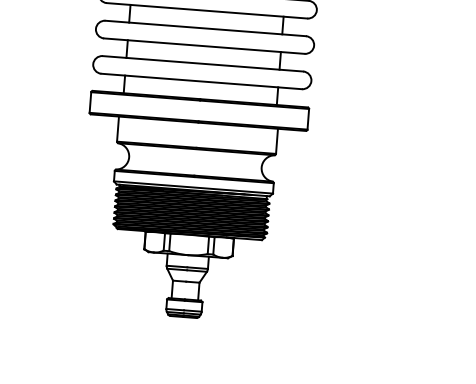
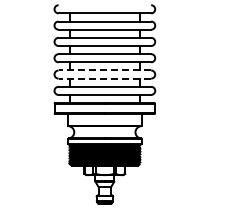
line: (204, 28) -> (104, 70), solid -> dashed
line: (203, 45) -> (104, 78), solid -> dashed

